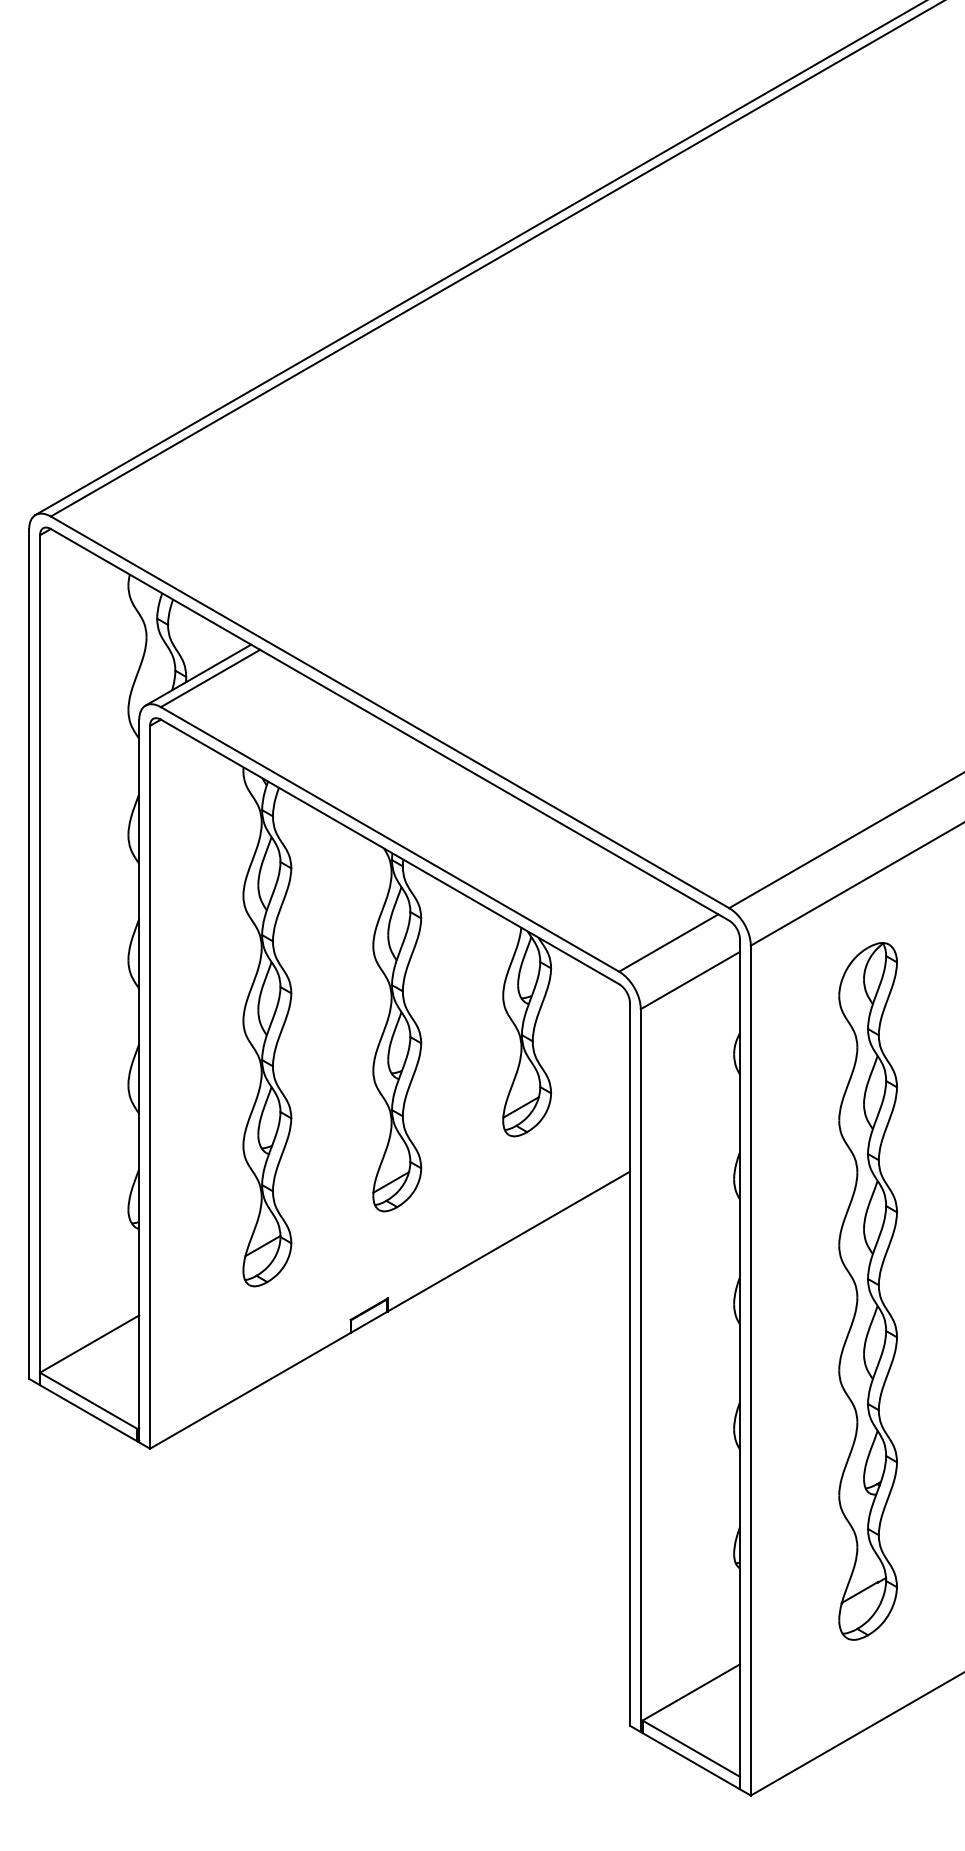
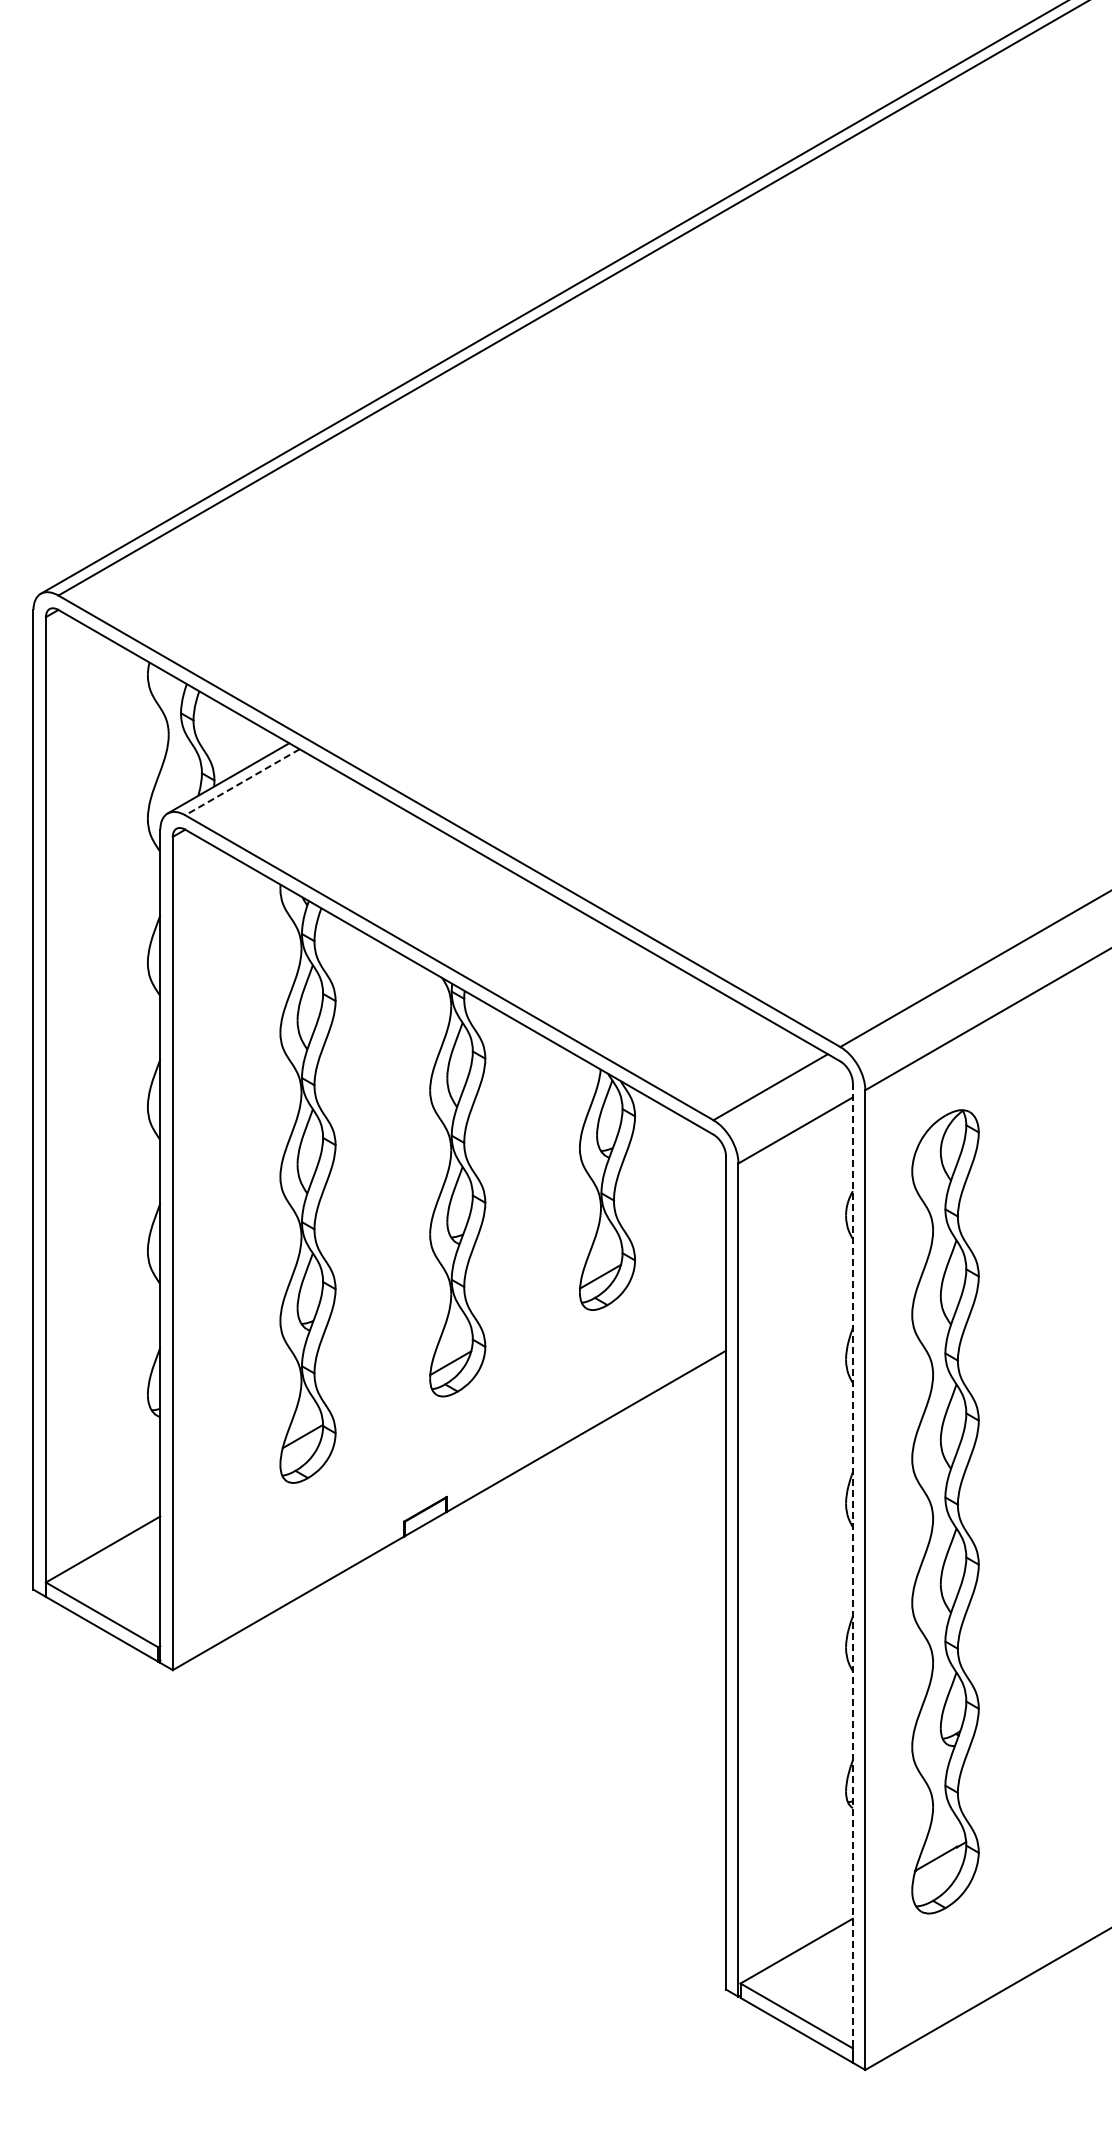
line: (210, 678) -> (242, 782), solid -> dashed
part: (868, 1291) -> (945, 1511), moved
line: (739, 1364) -> (852, 1572), solid -> dashed

